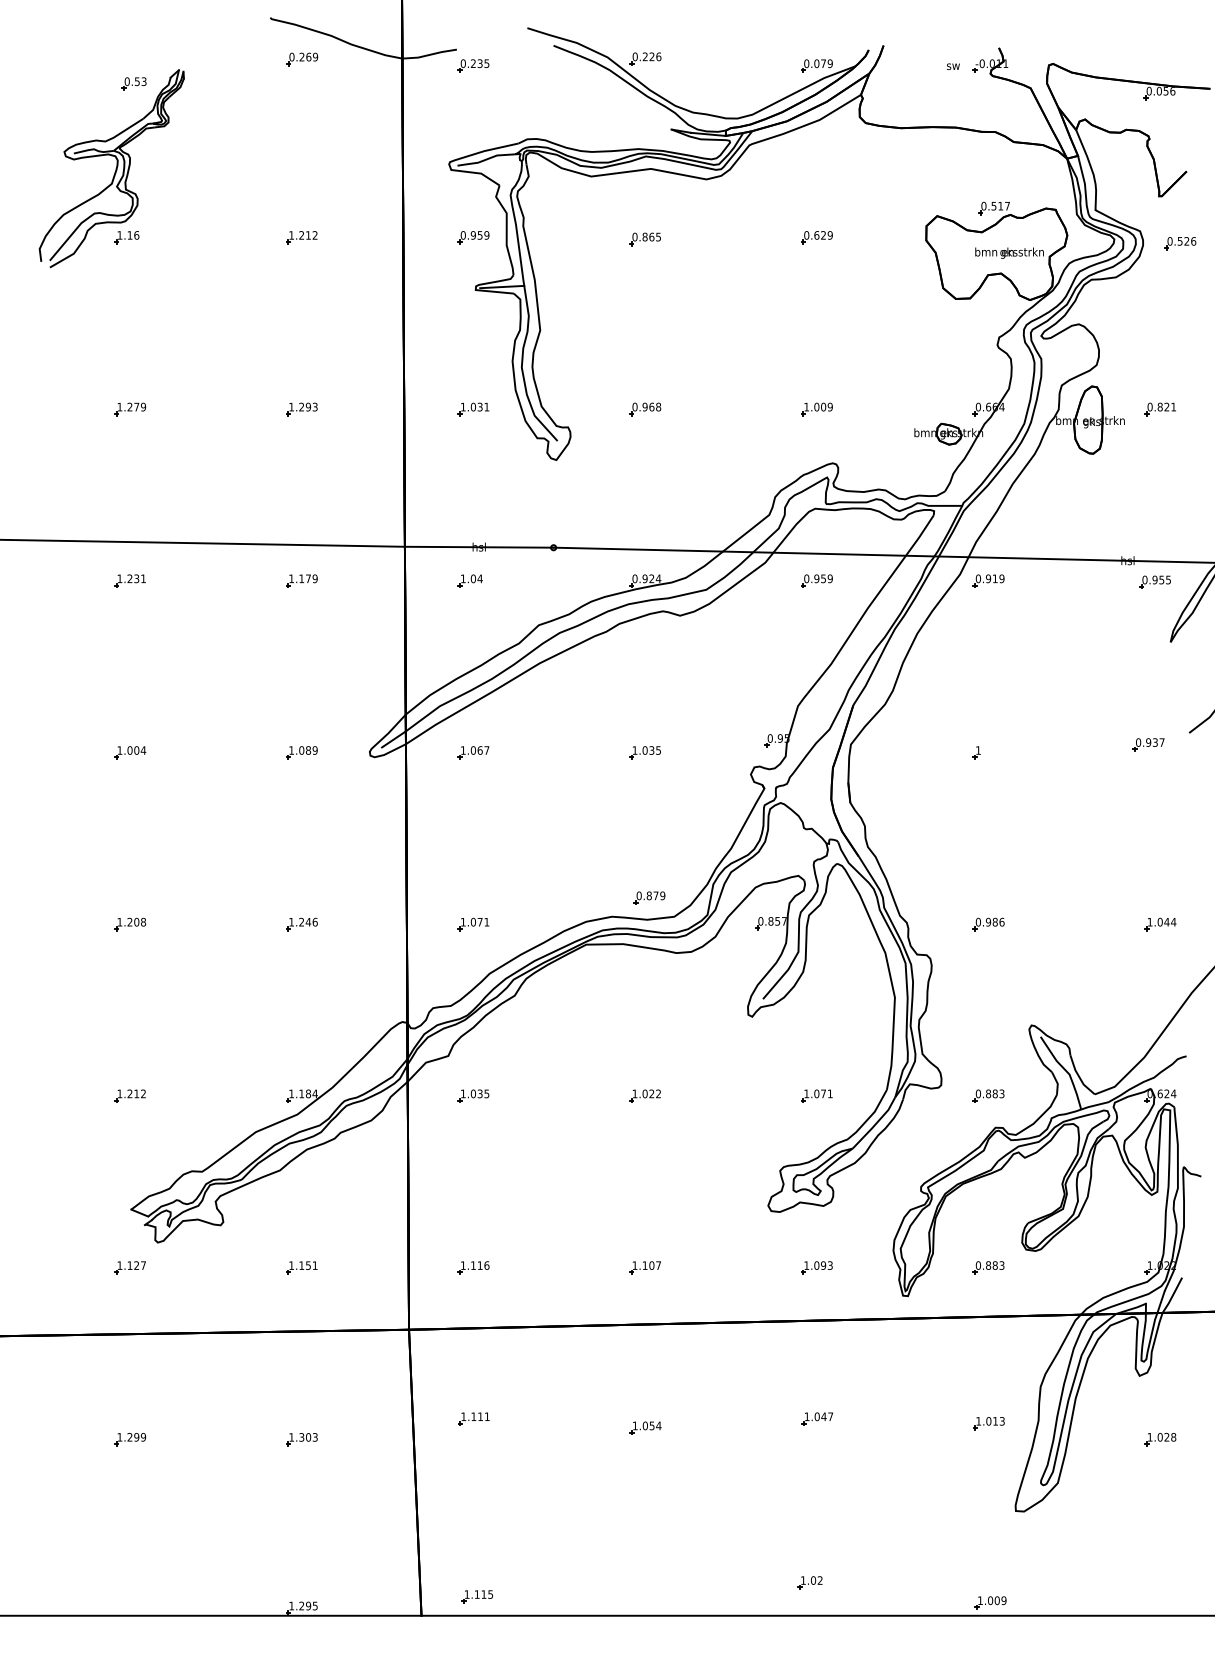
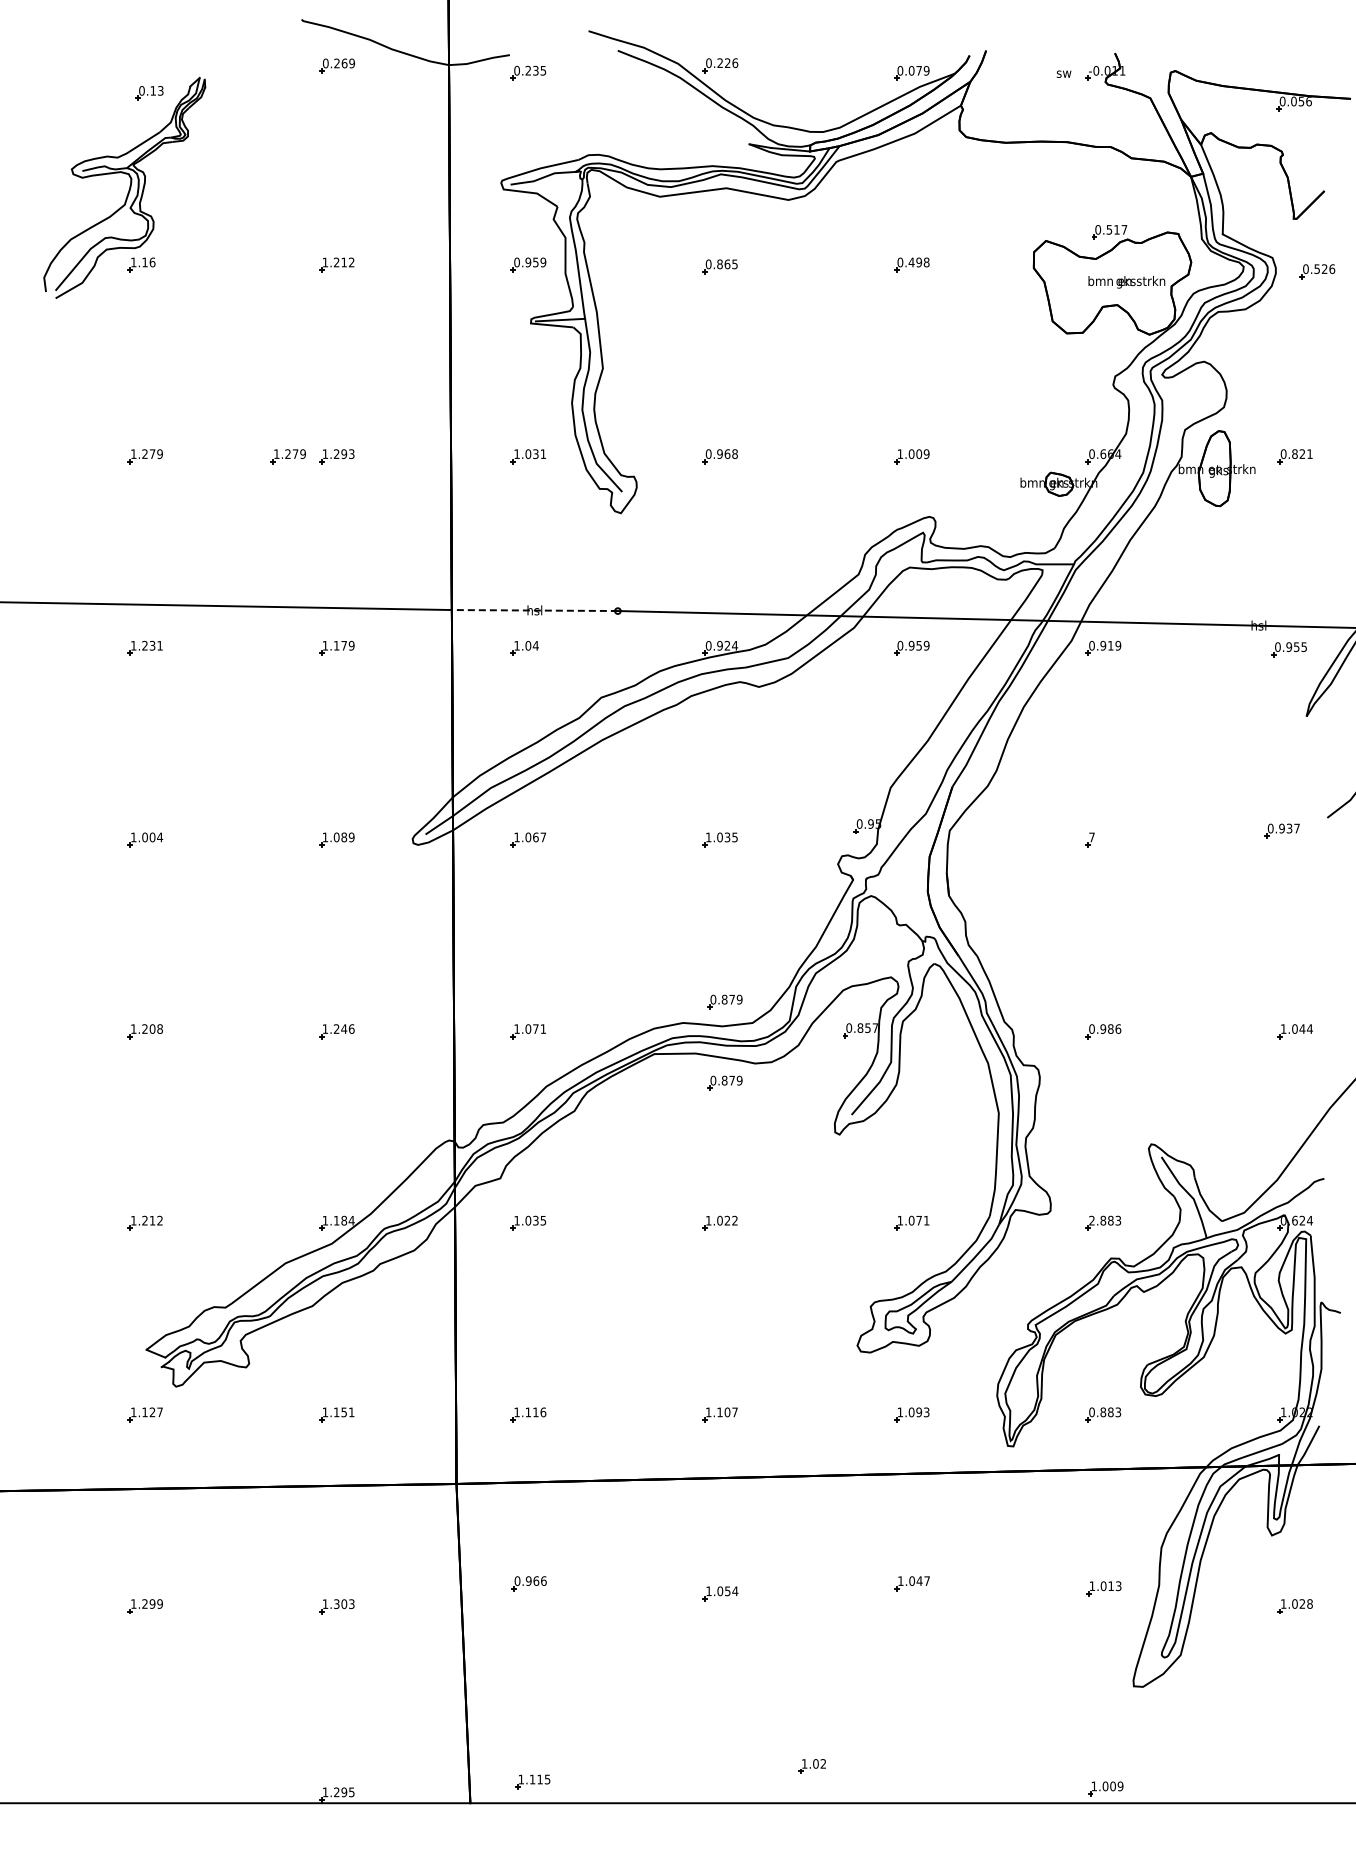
text: (136, 81) -> (152, 90), 0.53 -> 0.13
text: (822, 235) -> (918, 262), 0.629 -> 0.498
part: (257, 409) -> (287, 456), added
line: (478, 547) -> (534, 610), solid -> dashed
text: (977, 750) -> (1091, 837), 1 -> 7
part: (649, 970) -> (724, 1082), added
text: (977, 1093) -> (1091, 1220), 0.883 -> 2.883
text: (475, 1416) -> (530, 1580), 1.111 -> 0.966
part: (809, 1582) -> (811, 1766), moved

